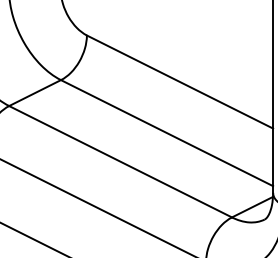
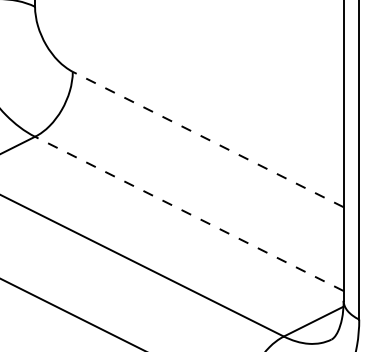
line: (179, 81) -> (207, 138), solid -> dashed
line: (167, 133) -> (190, 214), solid -> dashed

